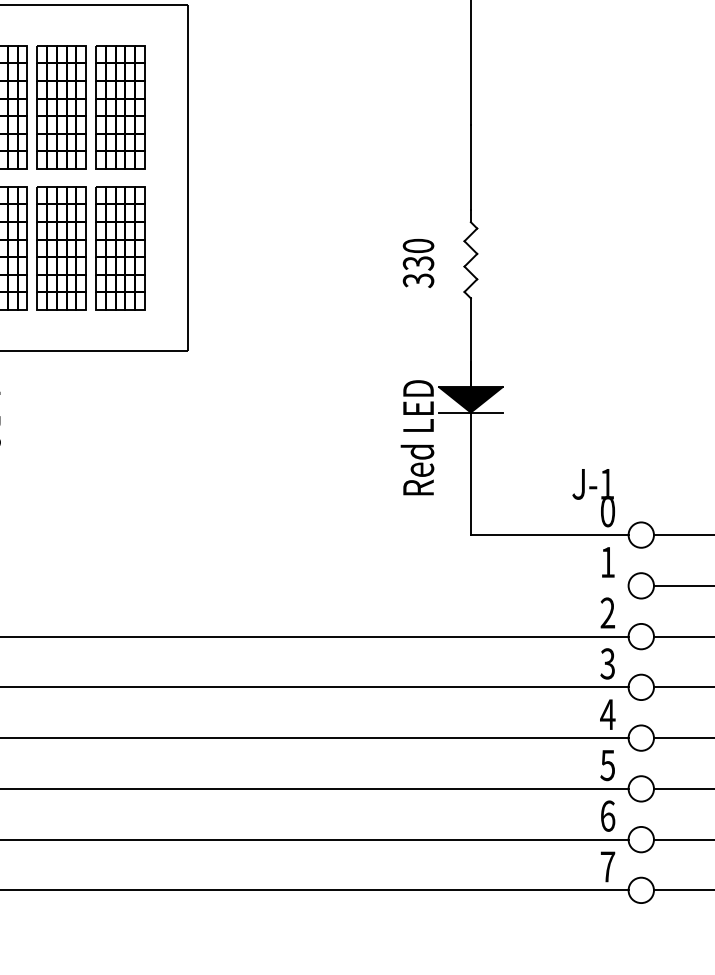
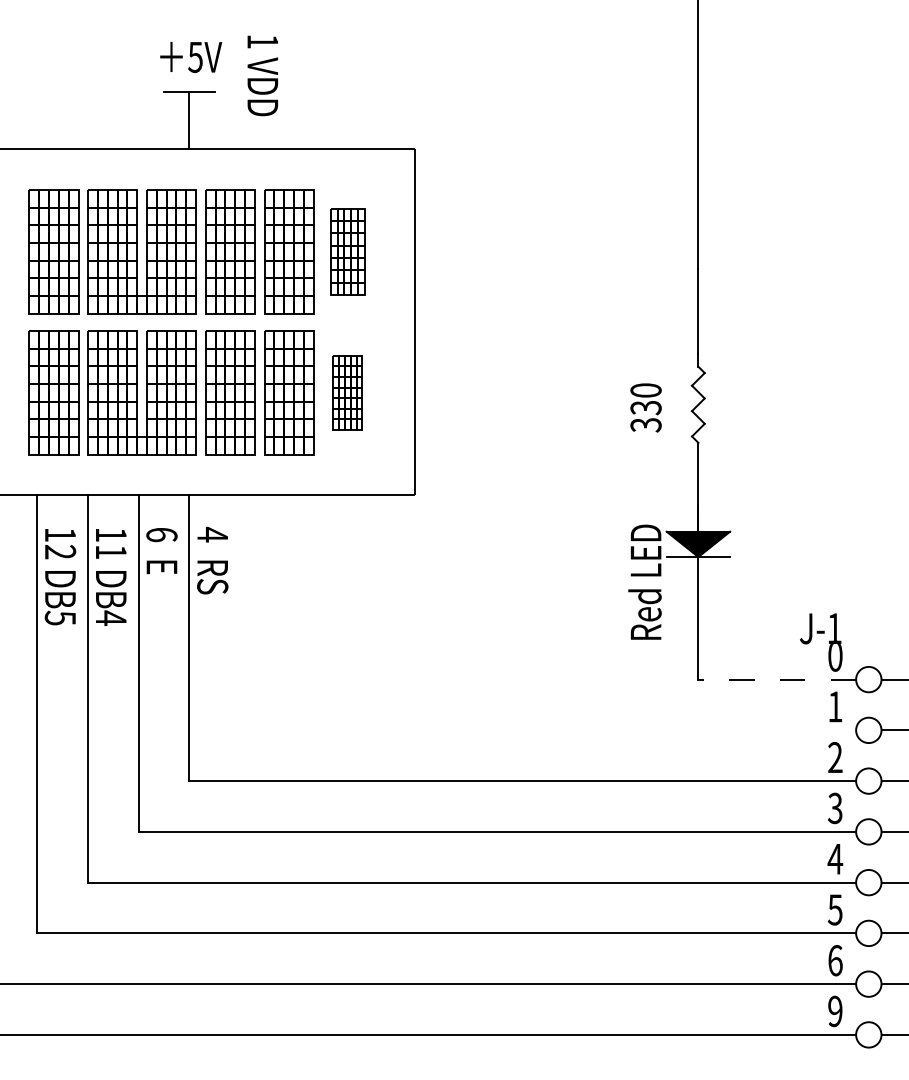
part: (119, 106) -> (347, 251), size x0.7
part: (119, 247) -> (347, 392), size x0.6
line: (549, 534) -> (777, 679), solid -> dashed
text: (607, 866) -> (835, 1011), 7 -> 9

